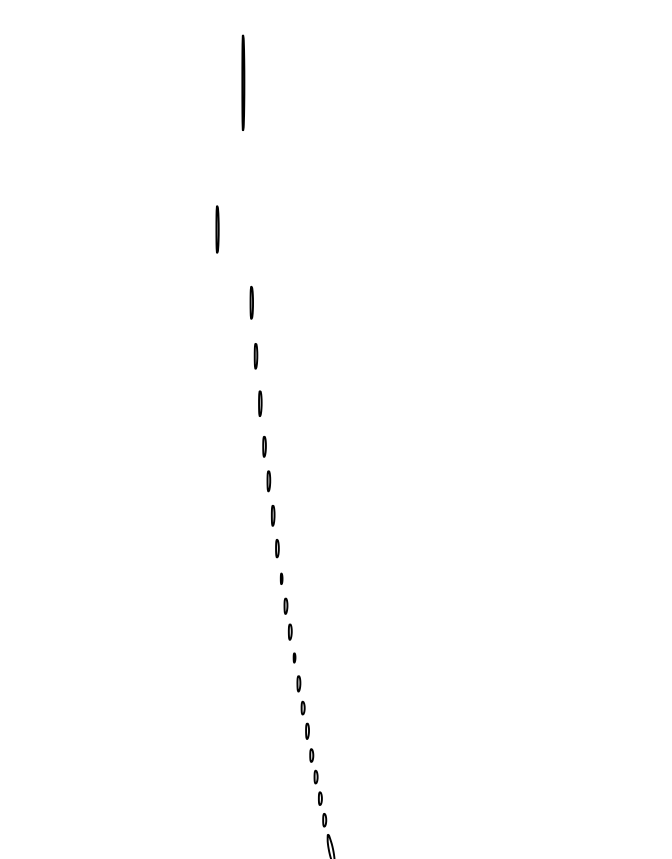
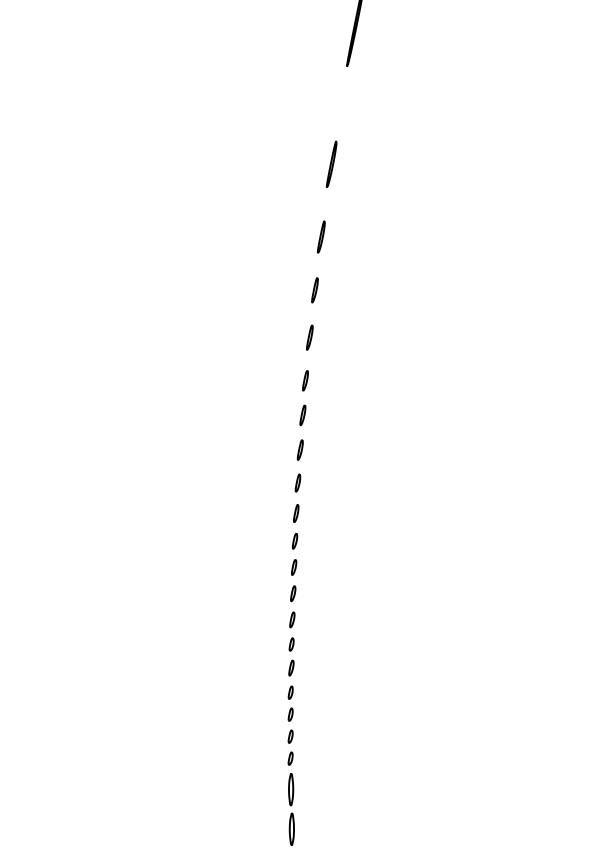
line: (217, 229) -> (331, 164), moved
part: (281, 578) -> (296, 513), size x1.67
part: (294, 657) -> (293, 593), size x1.67

